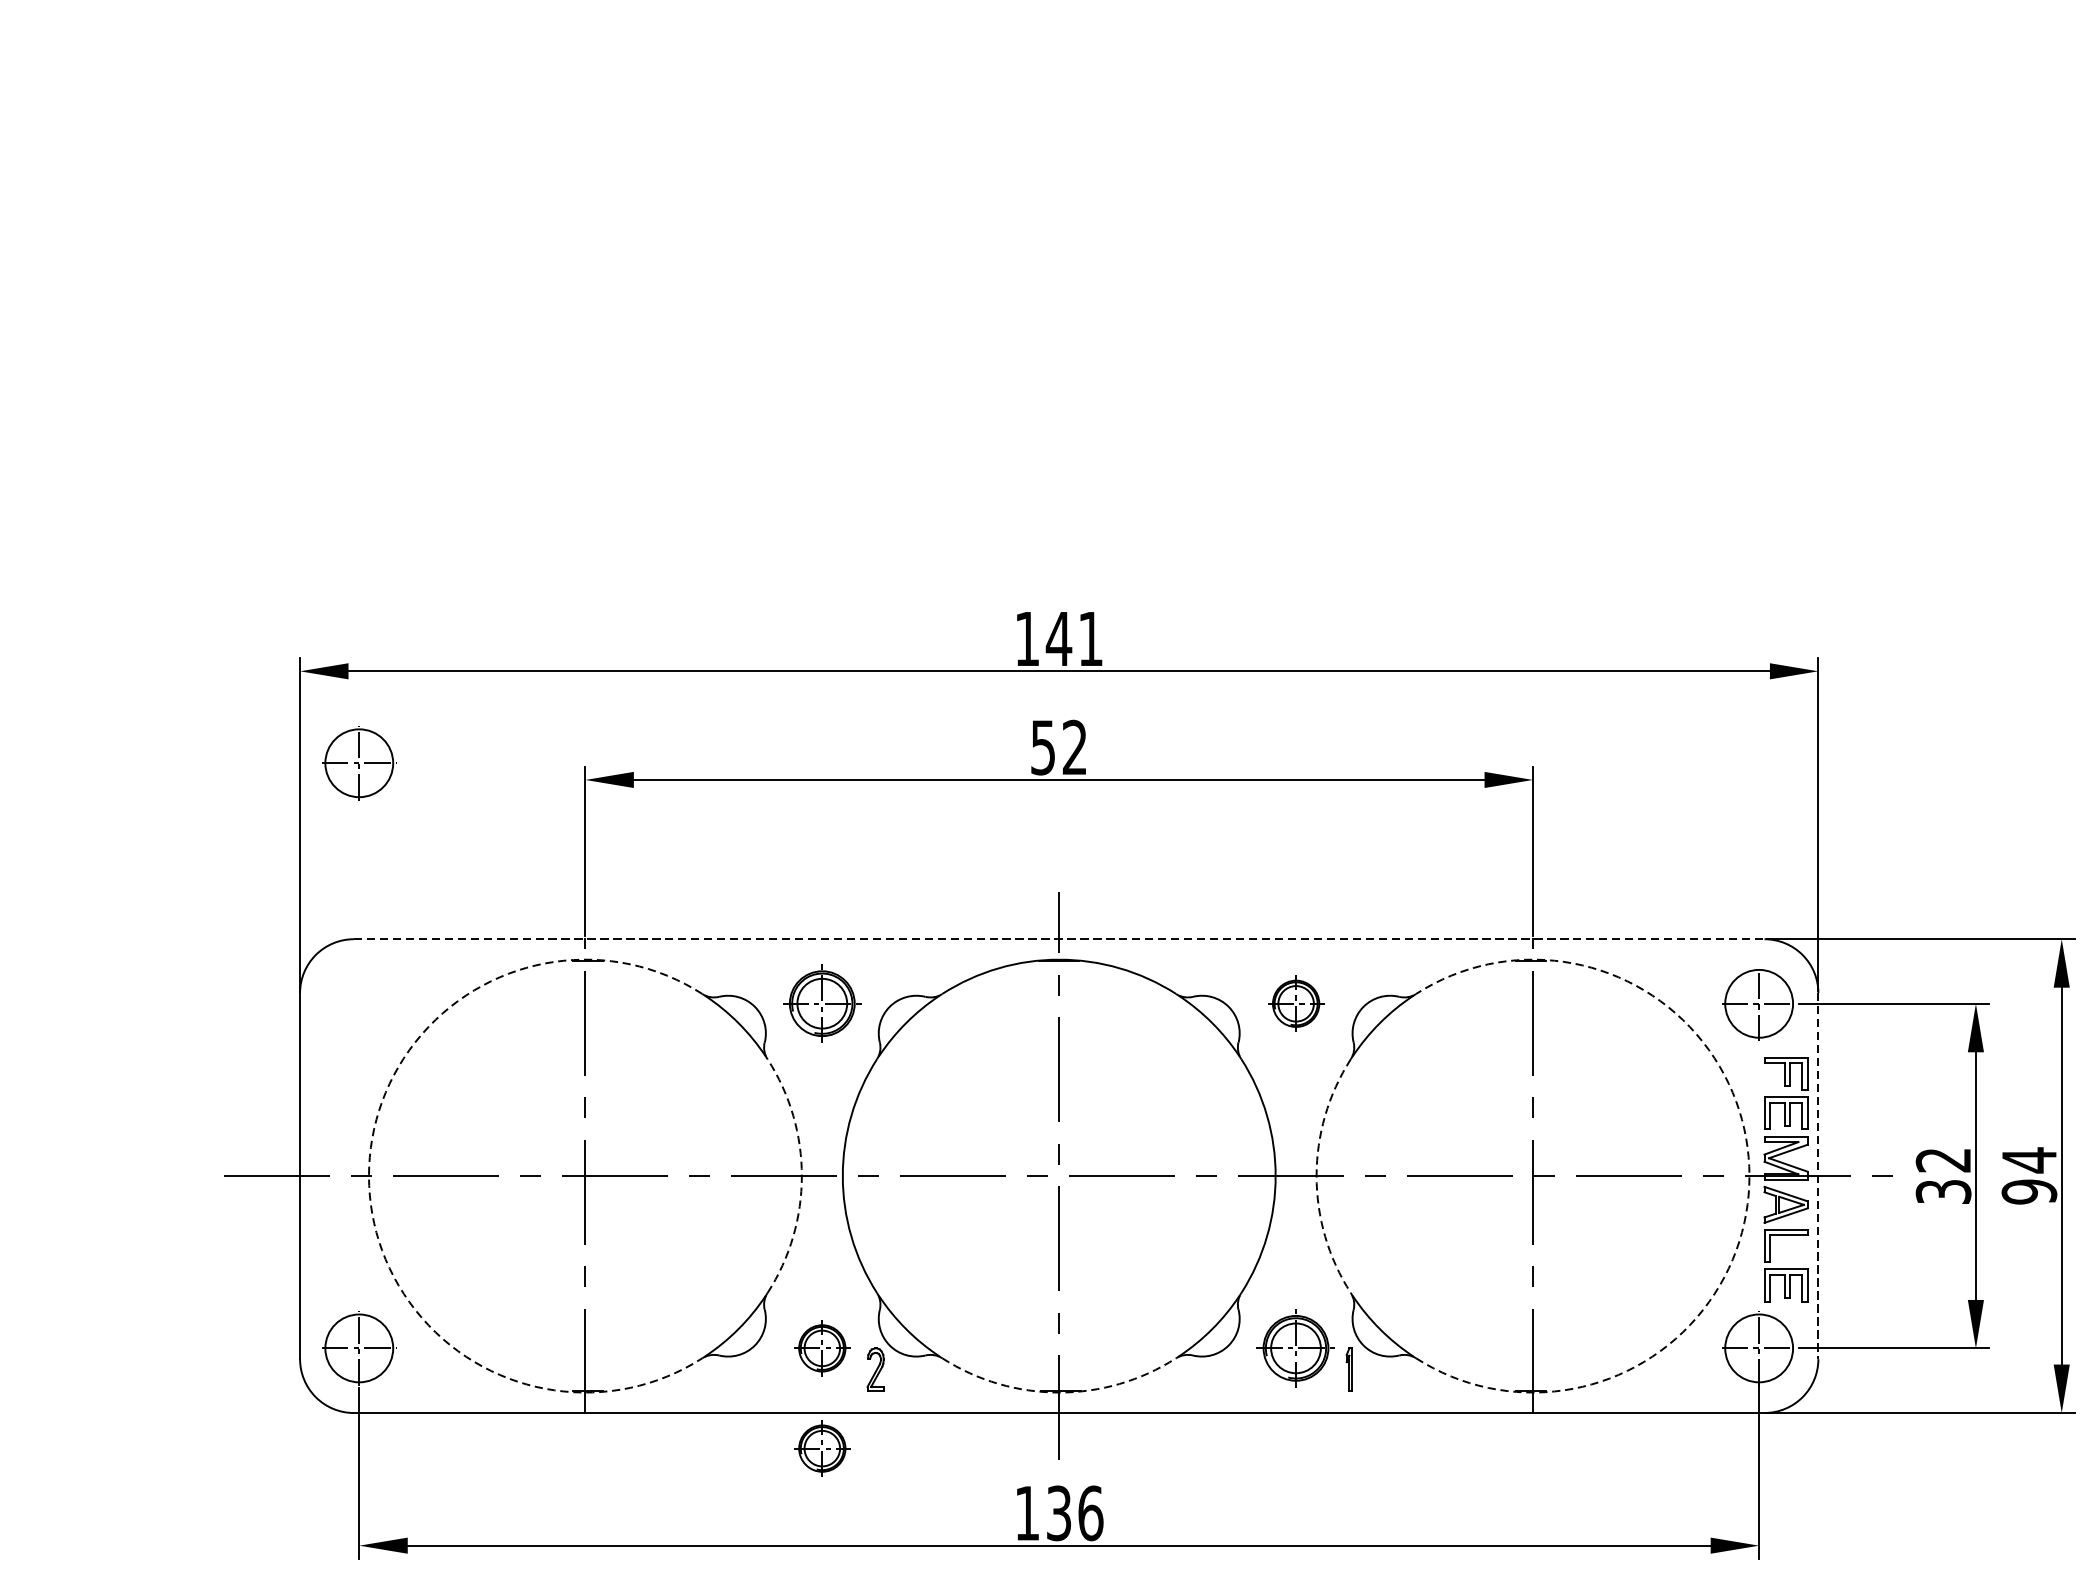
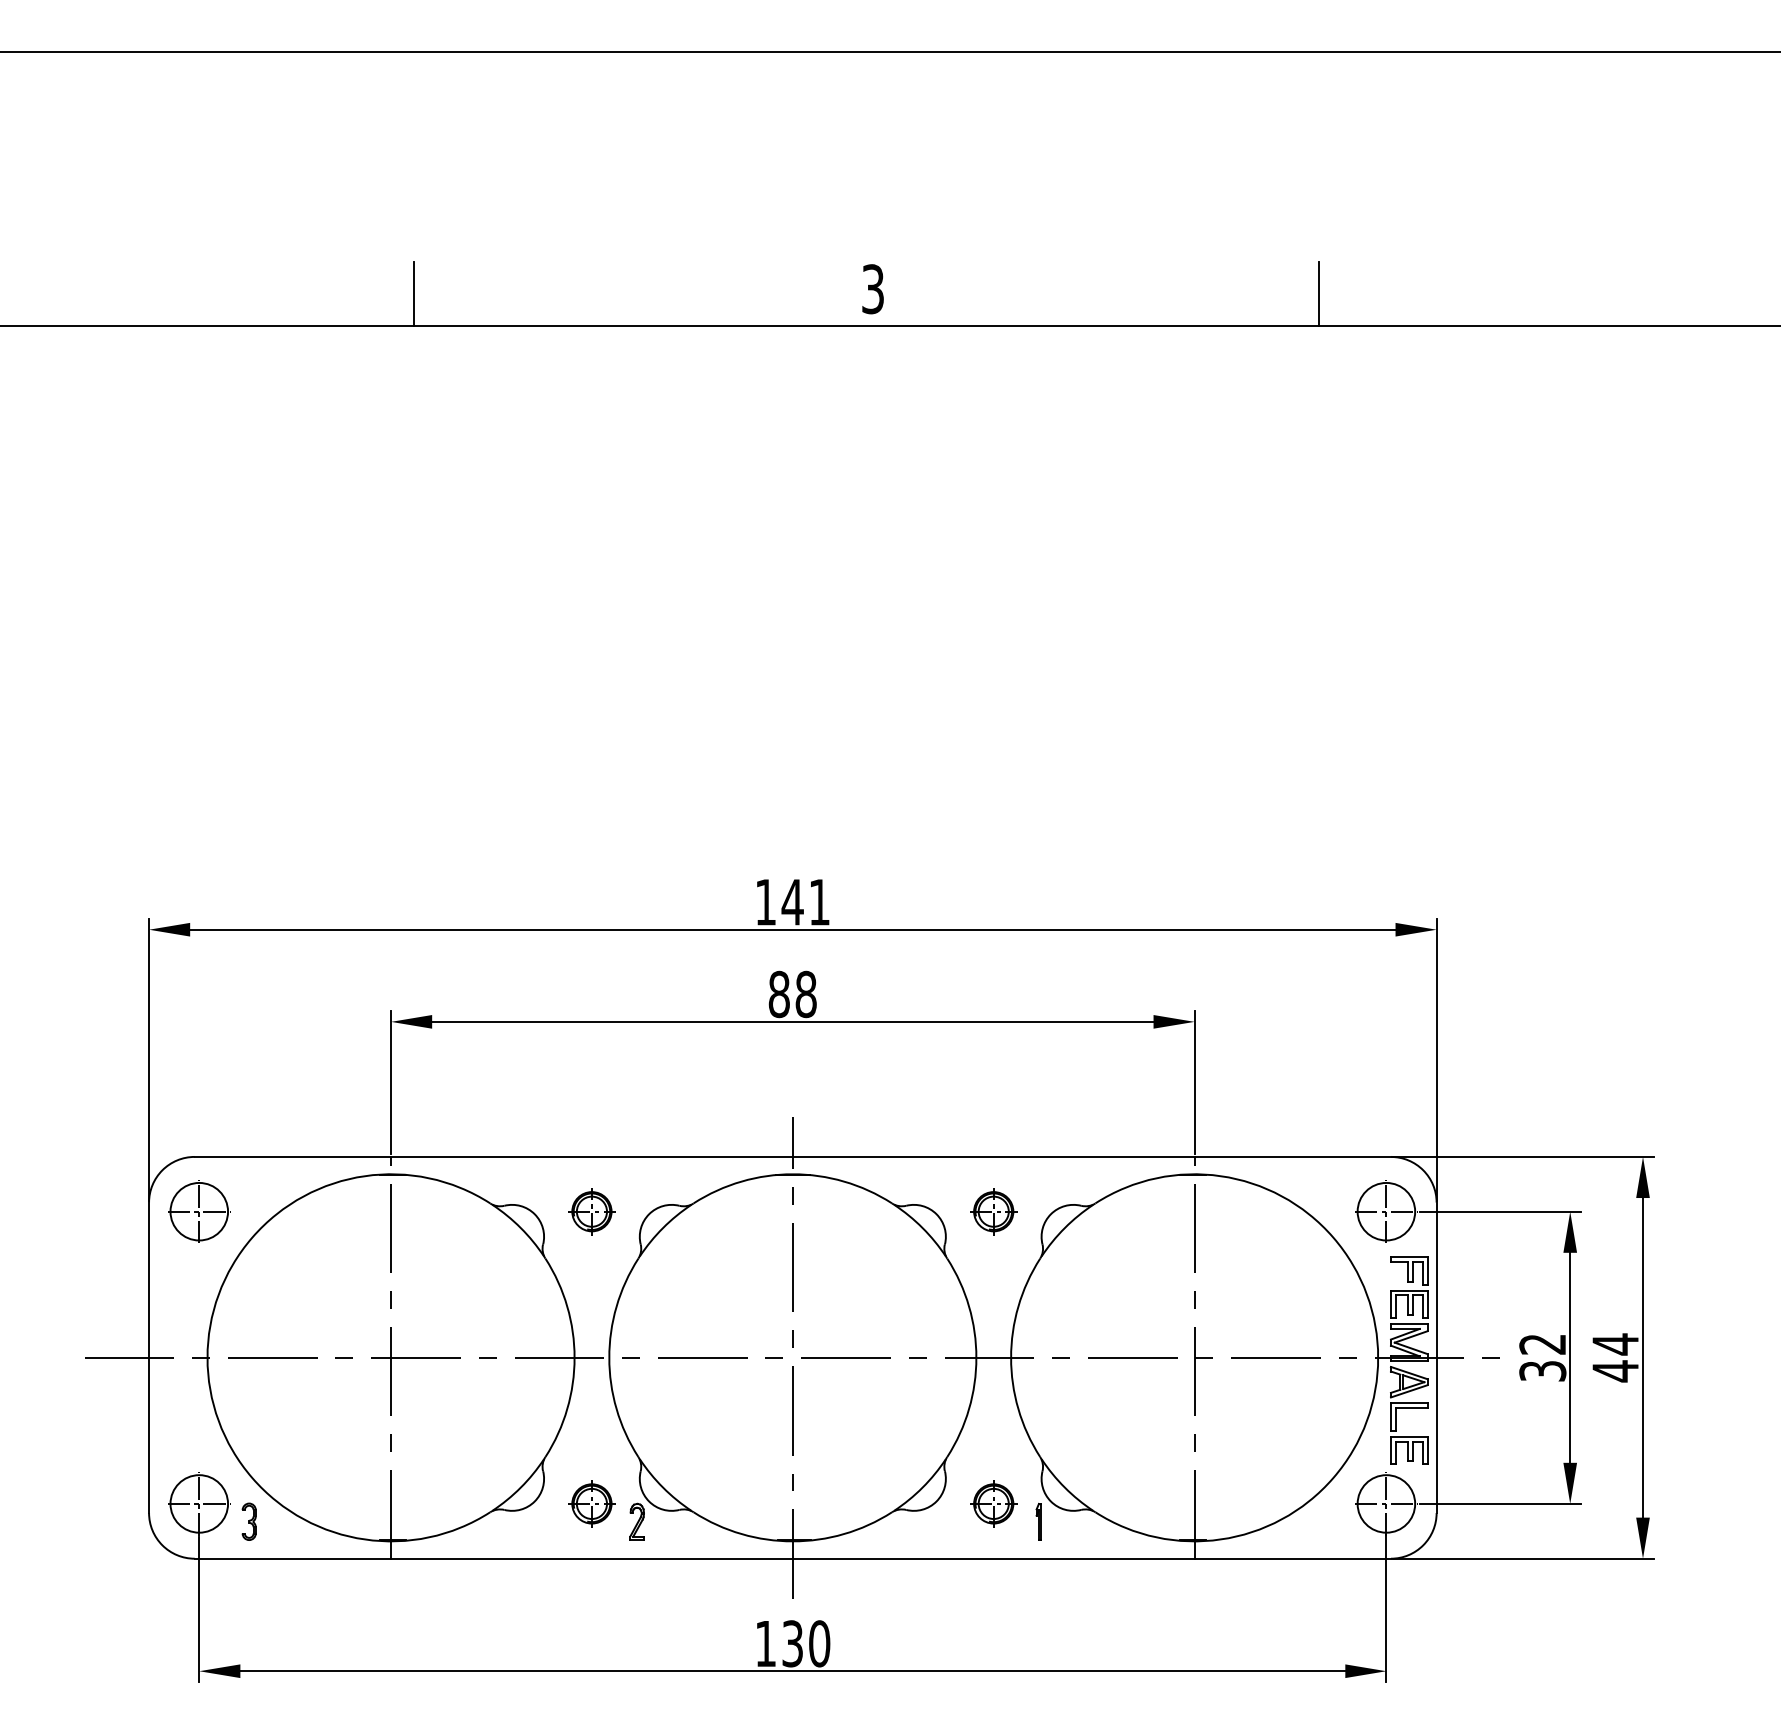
text: (1058, 747) -> (792, 994), 52 -> 88
part: (359, 763) -> (199, 1211), moved
line: (1059, 938) -> (793, 1156), dashed -> solid
part: (821, 1003) -> (591, 1211), size x0.71
arc: (368, 1175) -> (207, 1357), dashed -> solid
arc: (801, 1175) -> (574, 1357), dashed -> solid
arc: (1317, 1175) -> (1011, 1357), dashed -> solid
arc: (1749, 1175) -> (1378, 1357), dashed -> solid
line: (1818, 1176) -> (1436, 1358), dashed -> solid
text: (2029, 1192) -> (1615, 1371), 94 -> 44
part: (1295, 1347) -> (993, 1503), size x0.71
part: (417, 1369) -> (248, 1521), added
arc: (1058, 1392) -> (792, 1541), dashed -> solid
part: (821, 1448) -> (591, 1588), removed
text: (1090, 1512) -> (819, 1643), 136 -> 130

